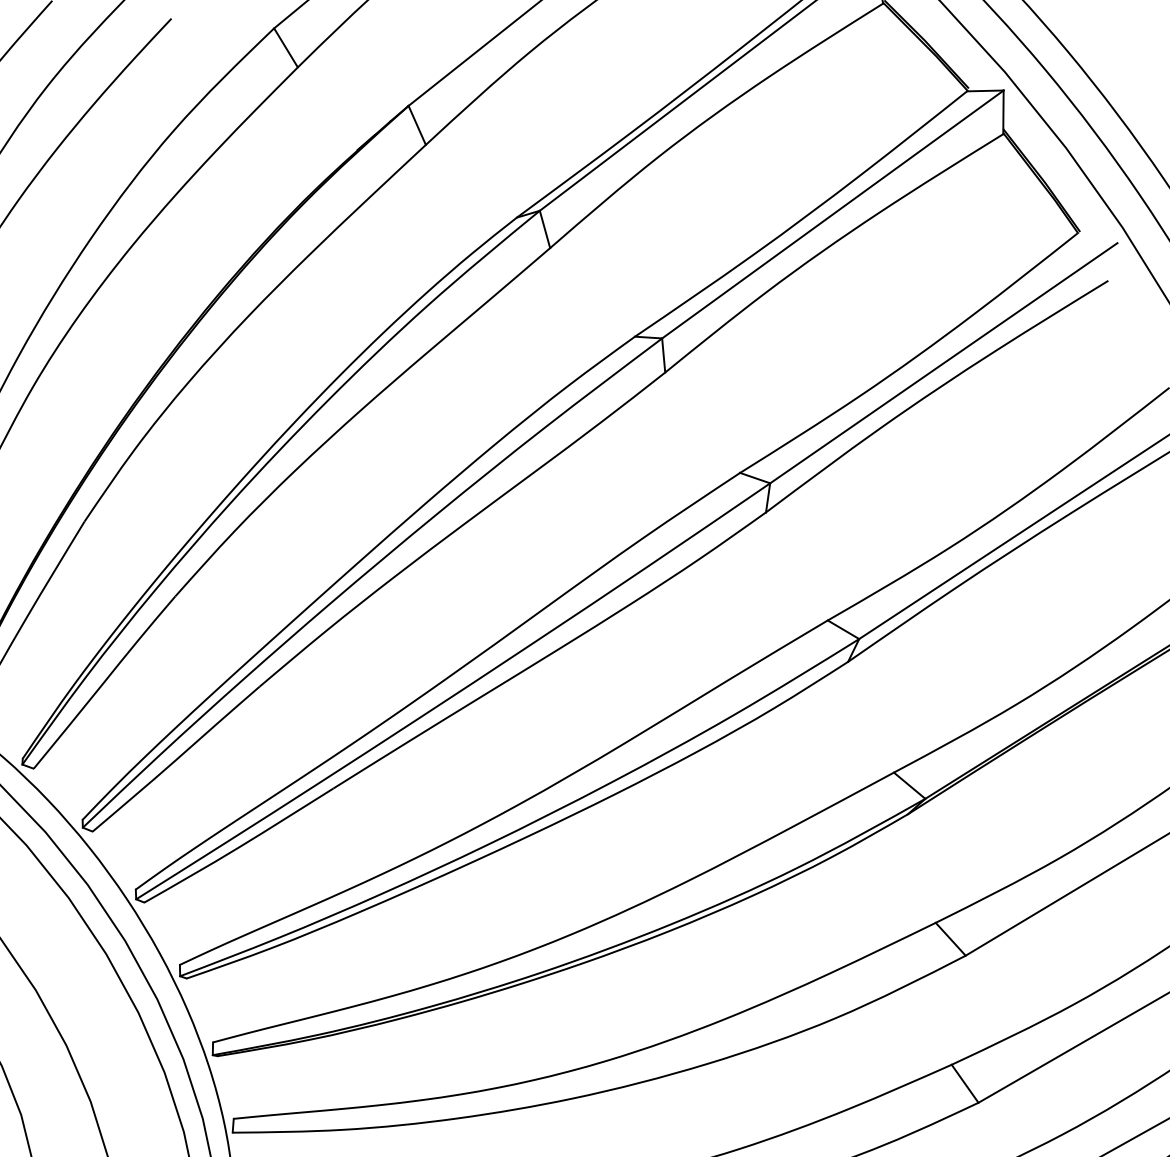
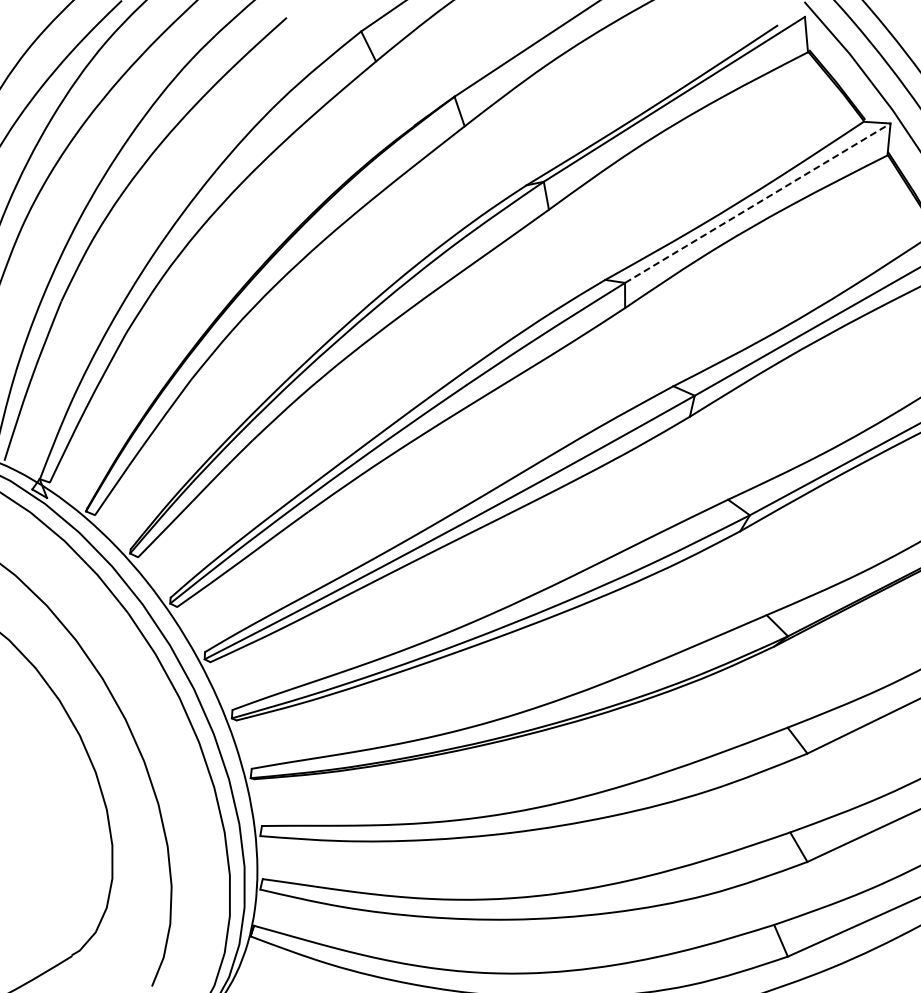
line: (832, 214) -> (757, 203), solid -> dashed

